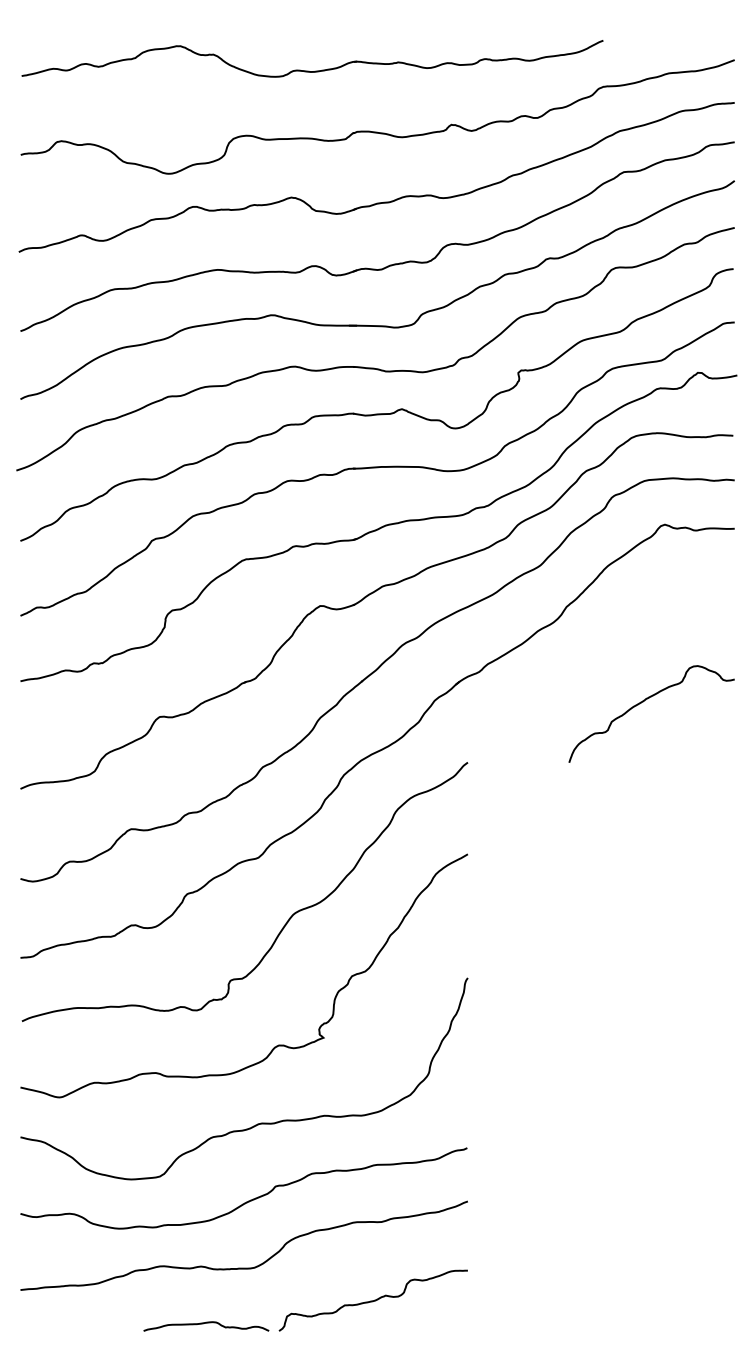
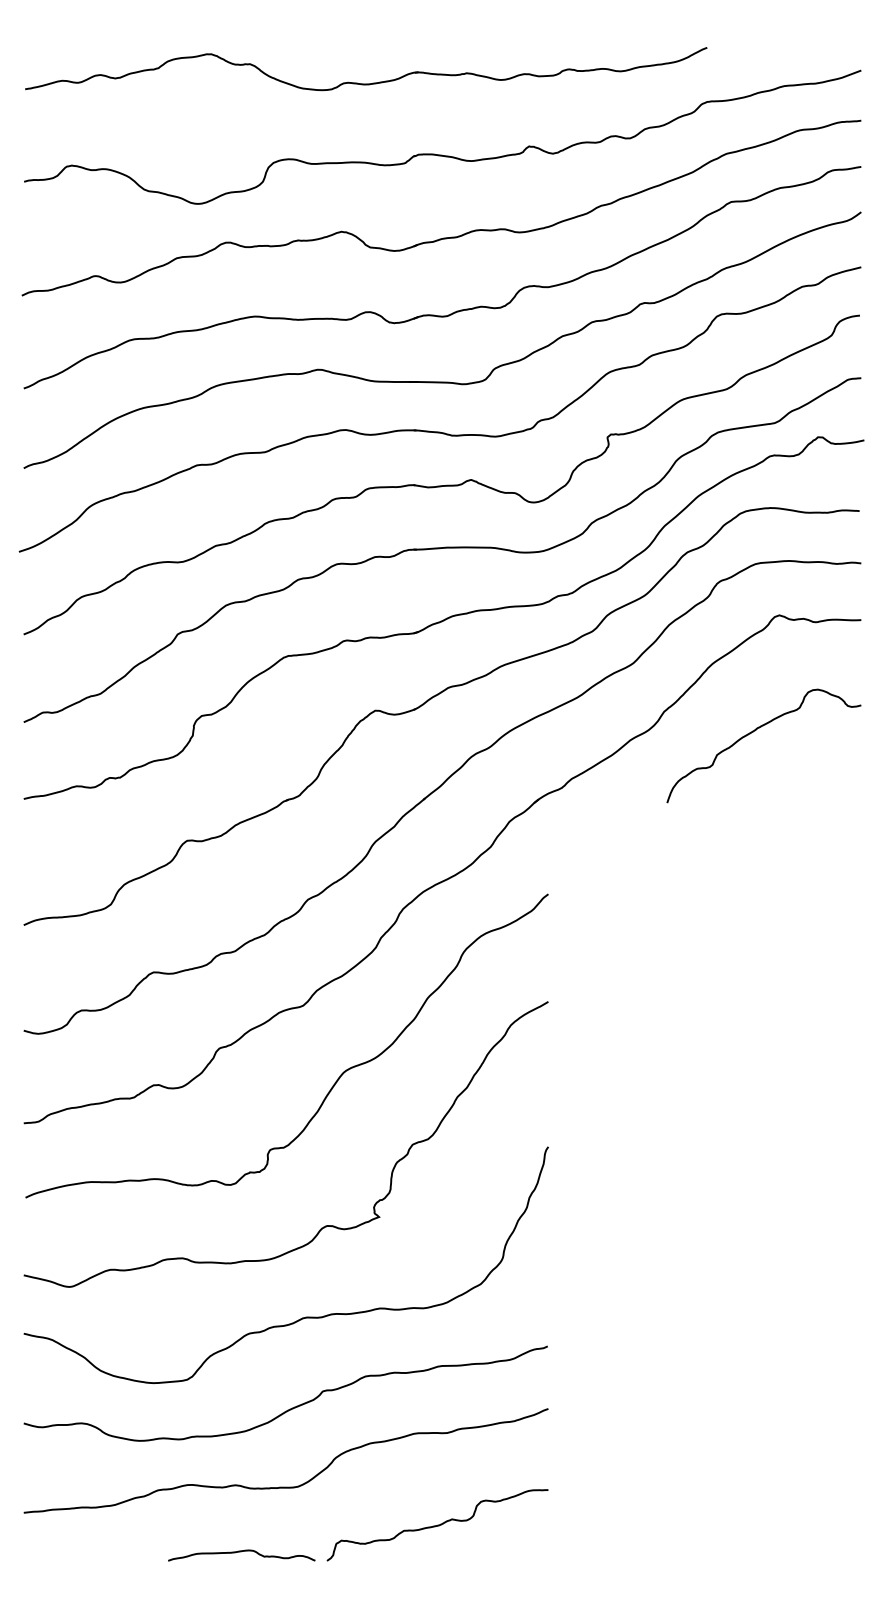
curve: (643, 702) -> (754, 732), moved

